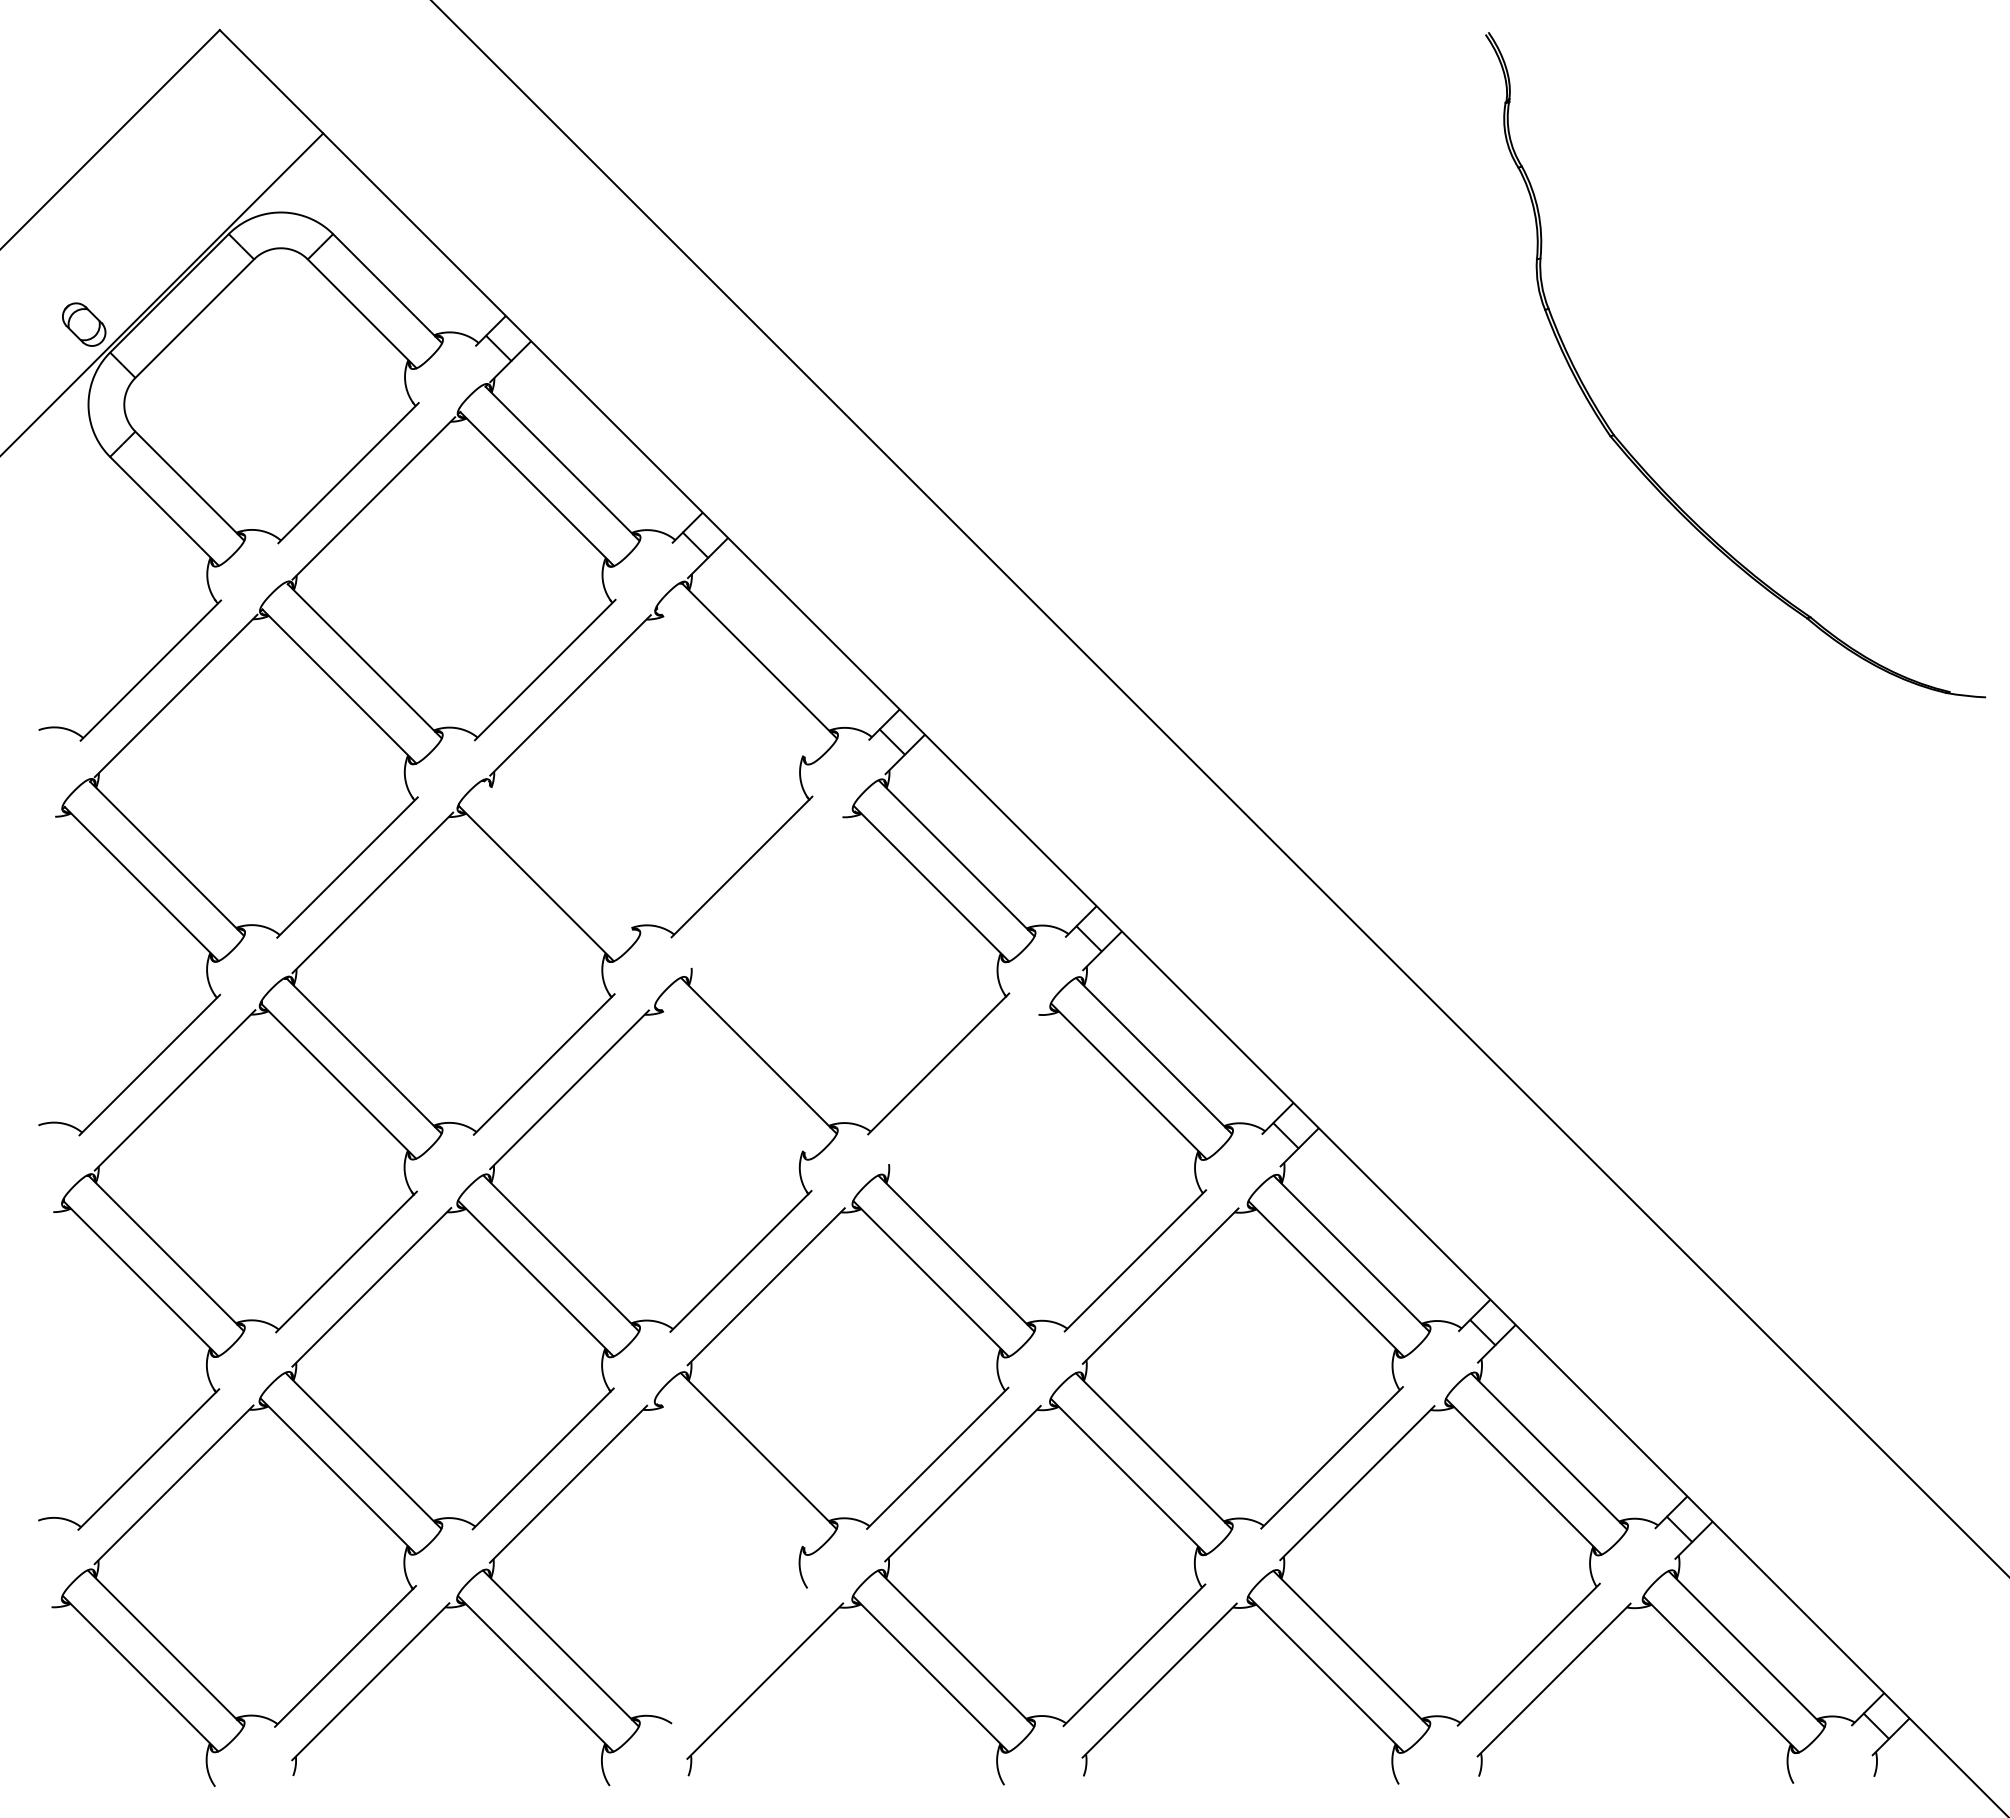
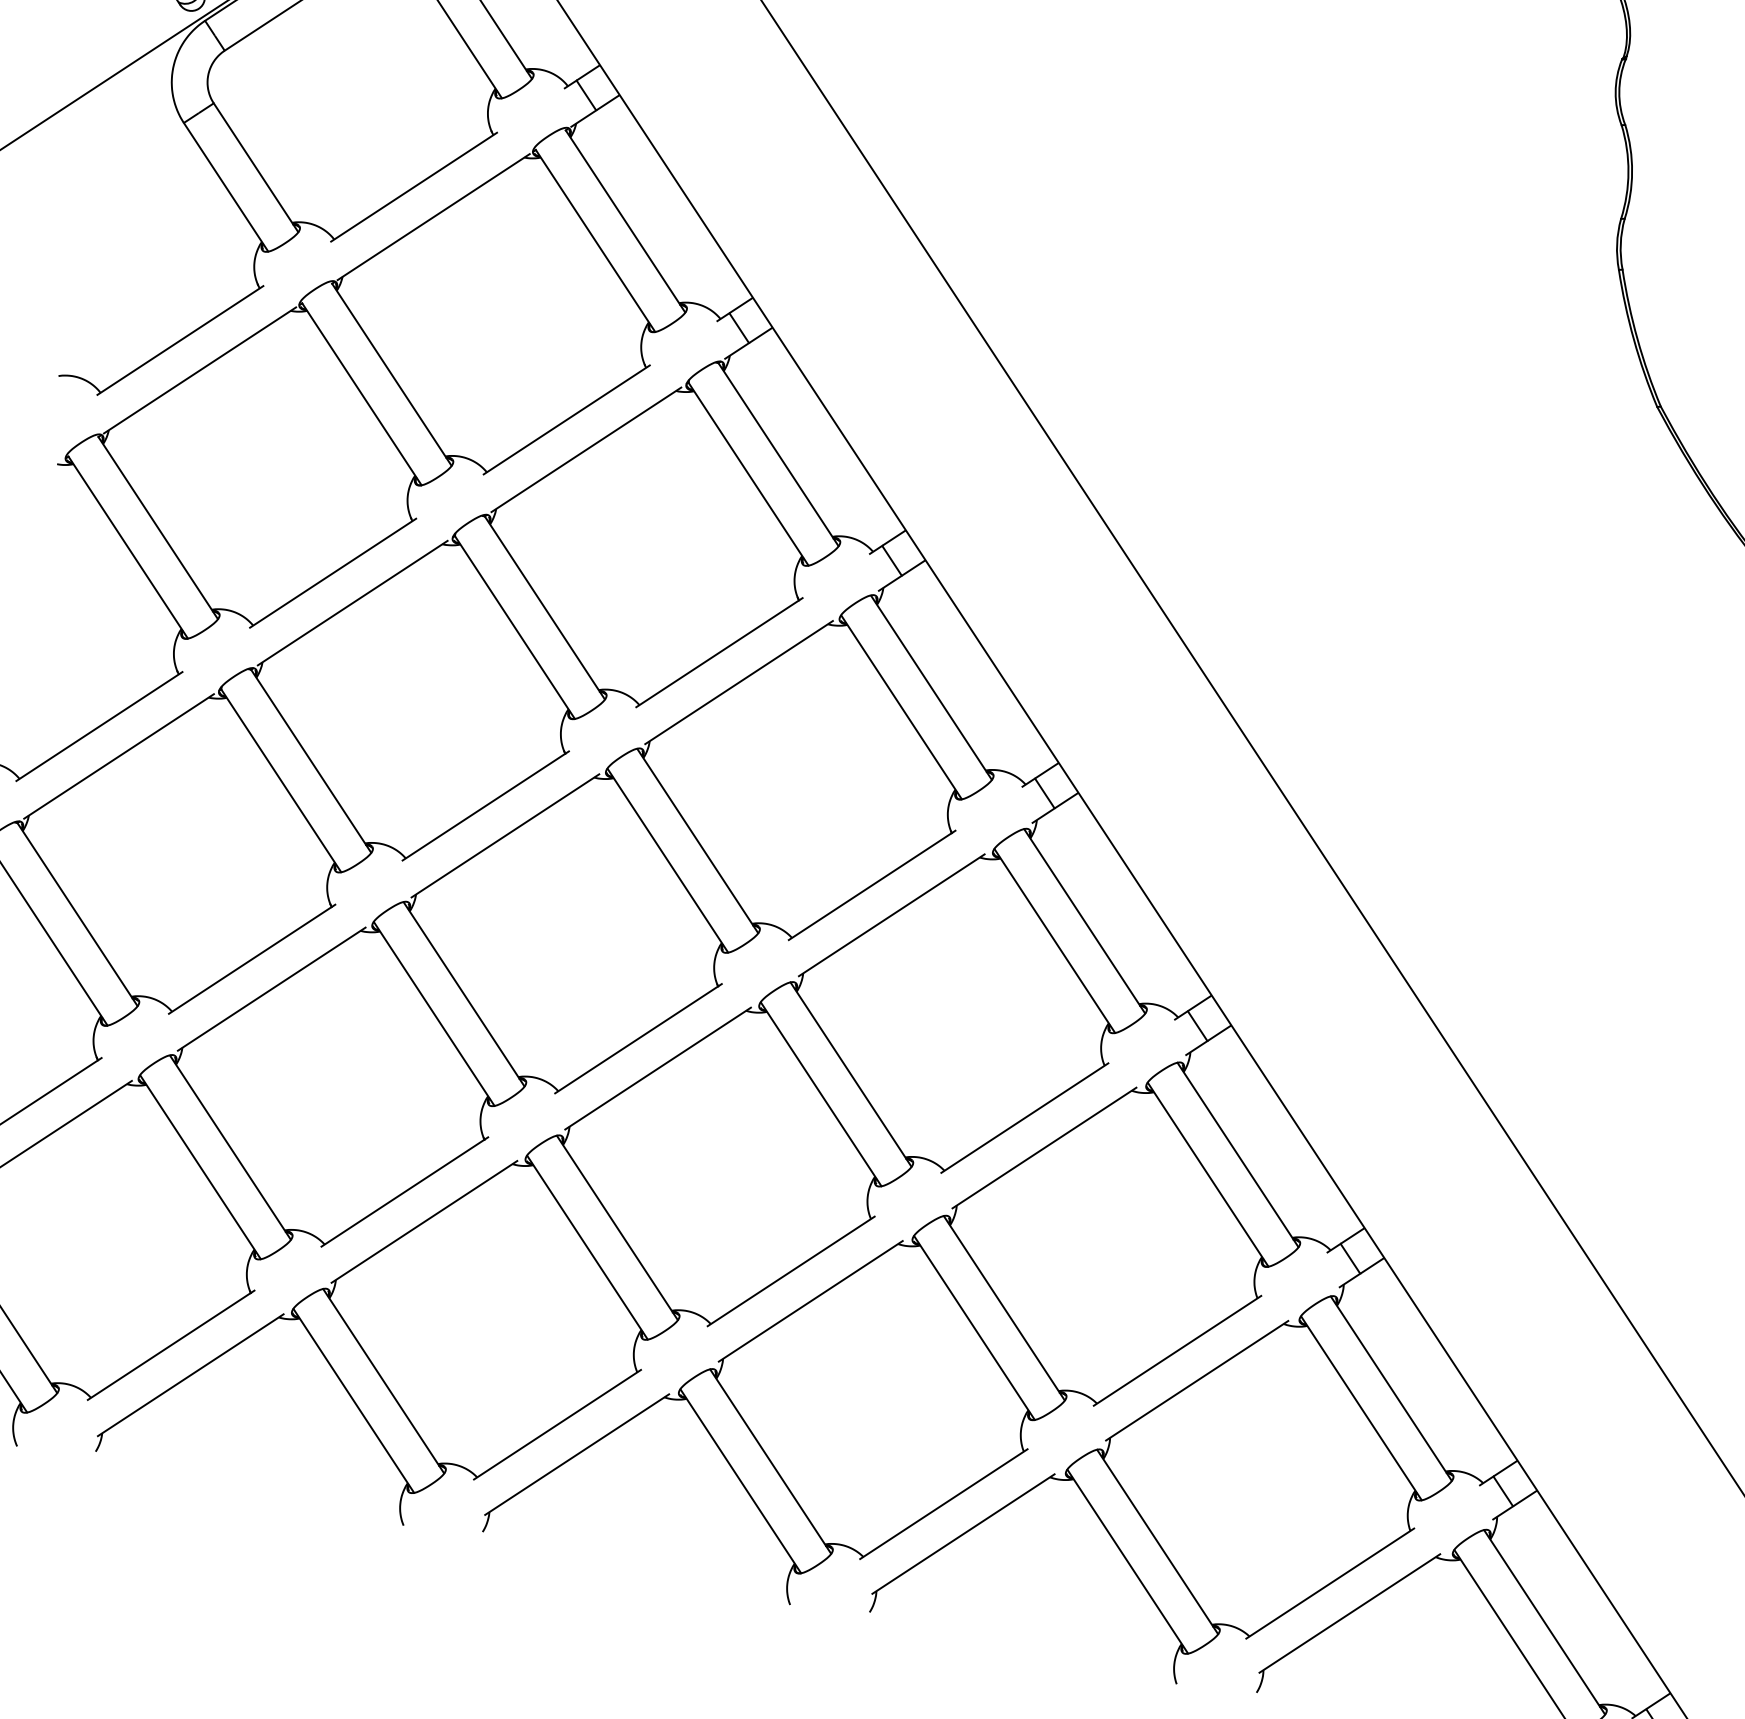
line: (734, 686) -> (748, 474), added
line: (561, 858) -> (544, 607), added
line: (766, 892) -> (738, 682), added
line: (733, 1080) -> (667, 859), added
line: (963, 1088) -> (891, 914), added
line: (733, 1476) -> (587, 1247), added
line: (739, 1655) -> (557, 1424), added

